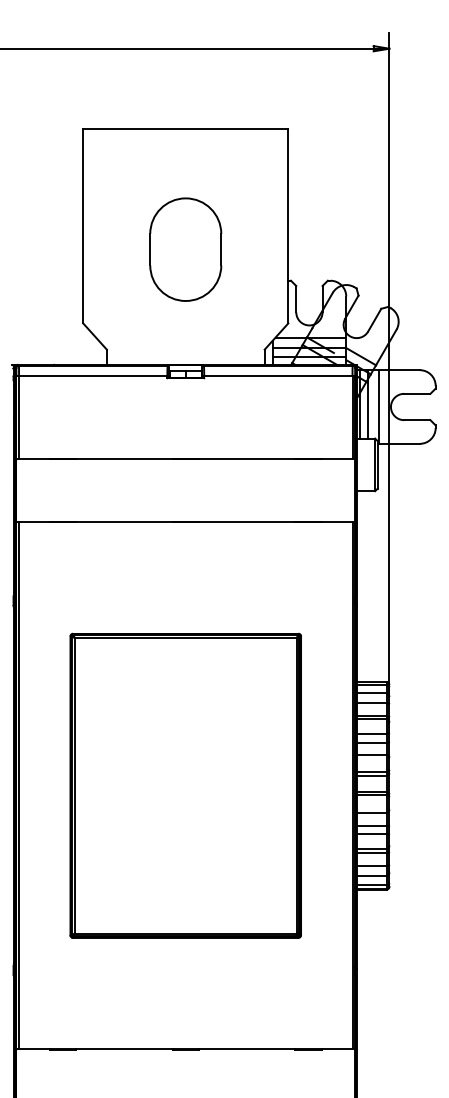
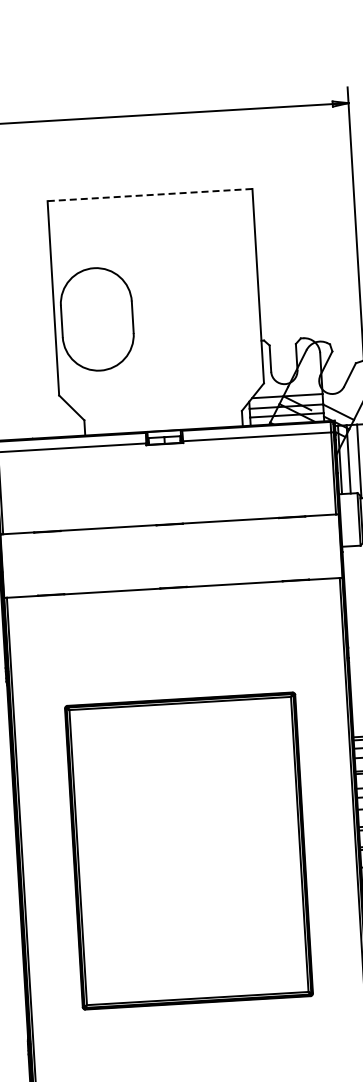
line: (185, 128) -> (149, 194), solid -> dashed
part: (185, 249) -> (97, 319), moved

